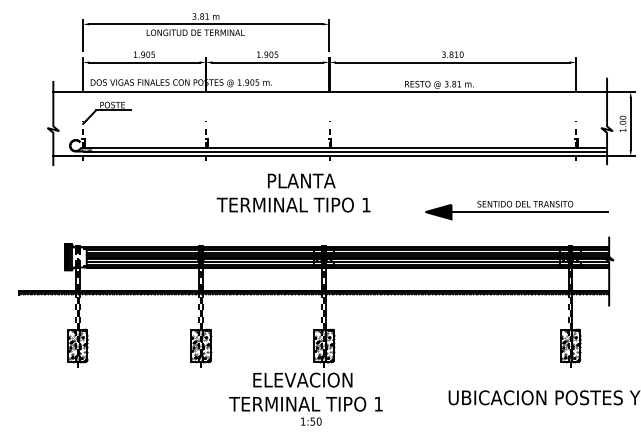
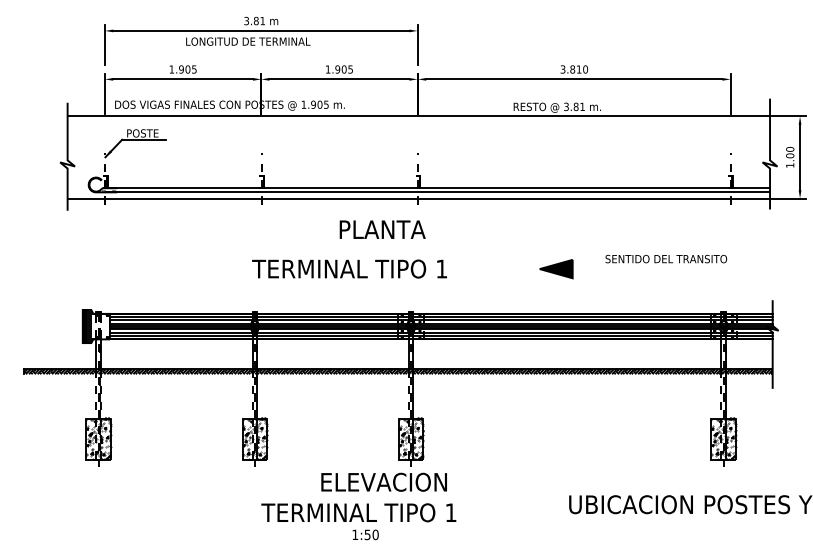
text: (293, 204) -> (349, 268), moved
line: (529, 212) -> (671, 269), removed
text: (305, 410) -> (358, 520), moved

